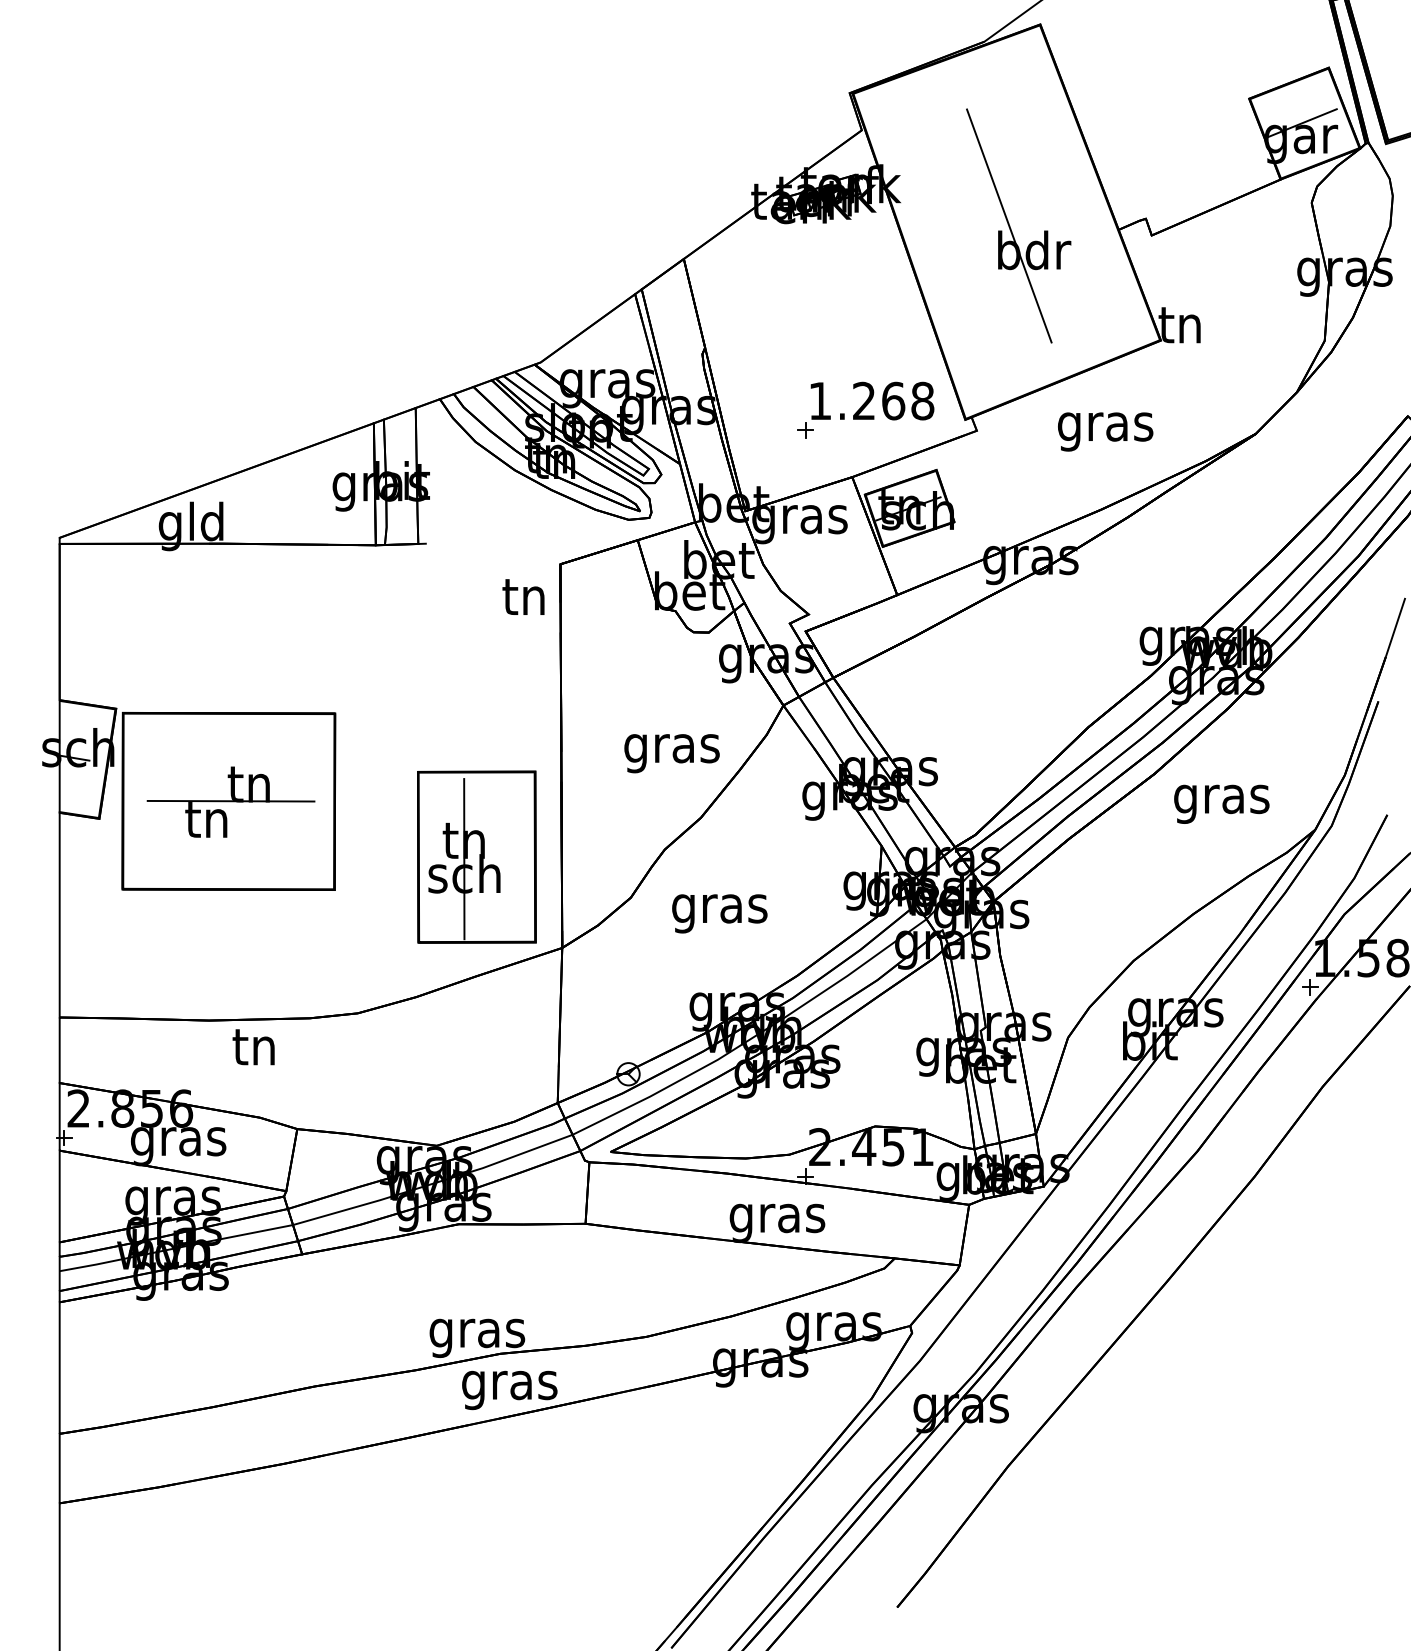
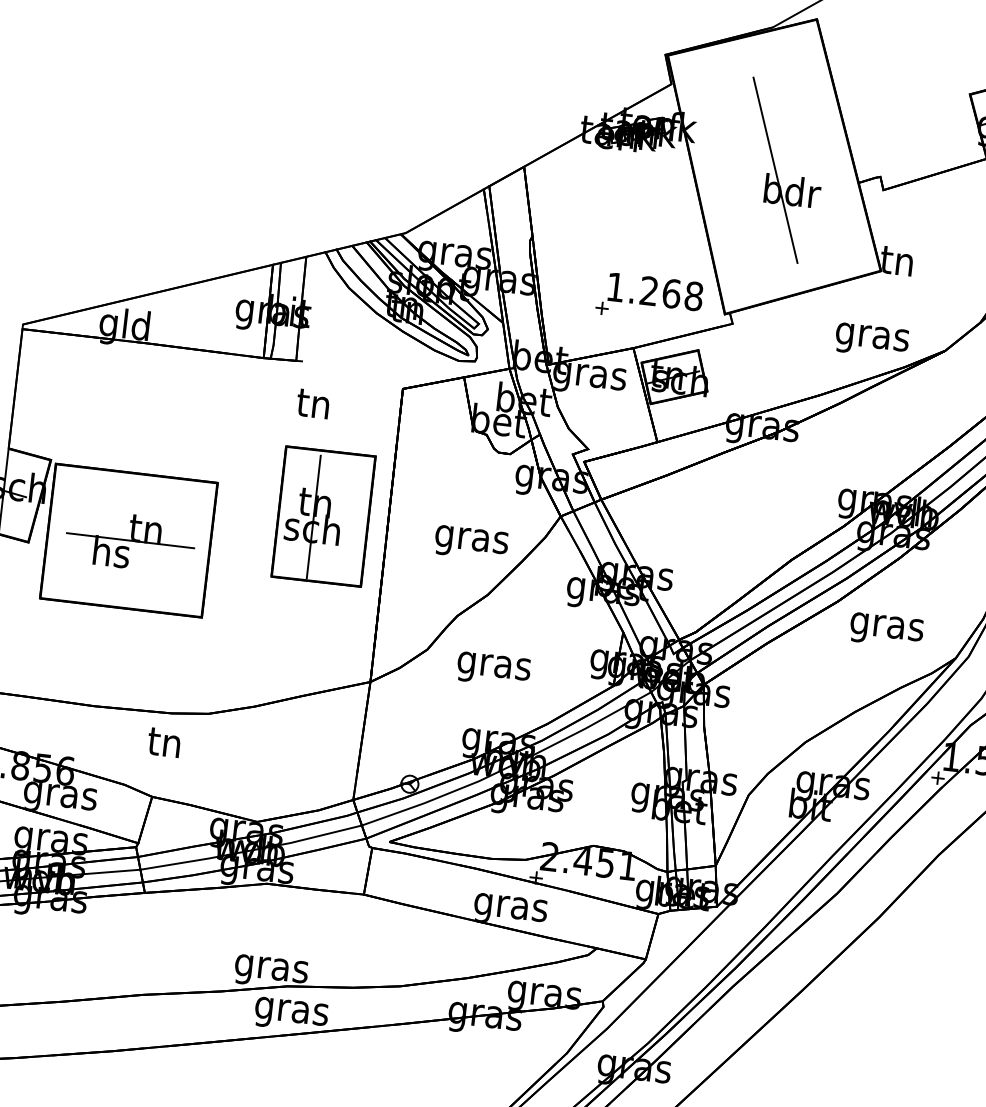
text: (1105, 431) -> (872, 340), moved
text: (523, 596) -> (313, 403), moved
text: (208, 818) -> (111, 551), tn -> hs
part: (476, 856) -> (323, 516), moved
text: (253, 1047) -> (164, 742), moved

